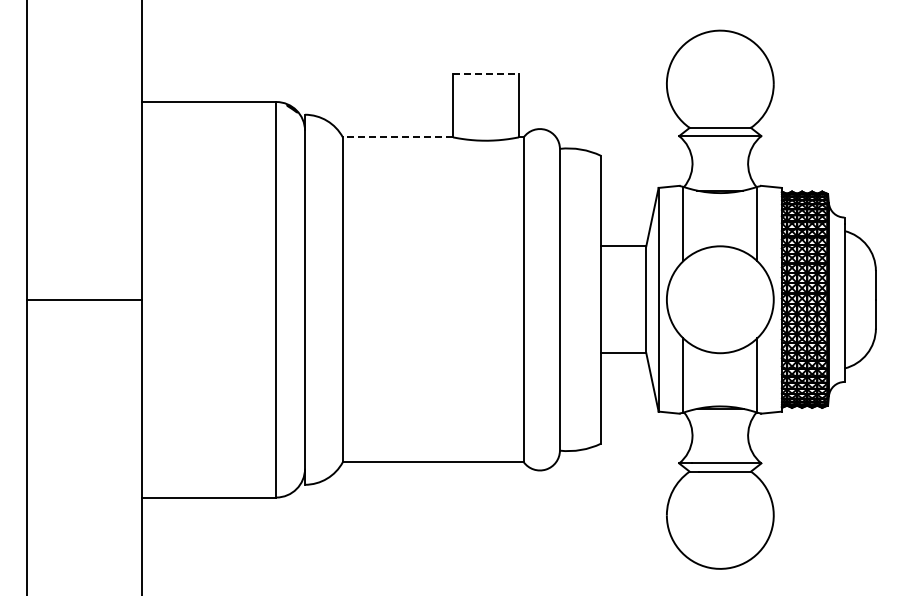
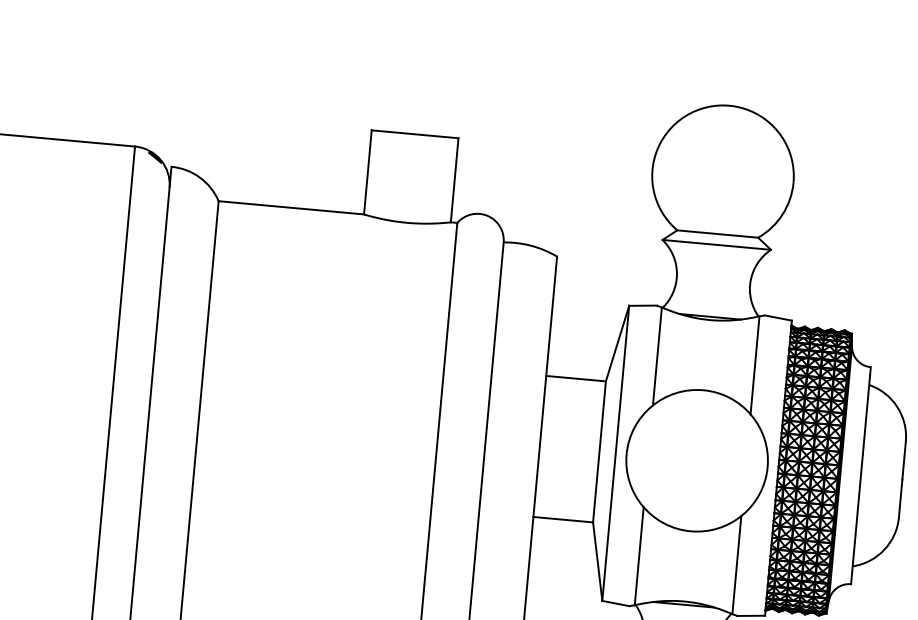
line: (485, 73) -> (414, 134), dashed -> solid
line: (397, 137) -> (290, 207), dashed -> solid

